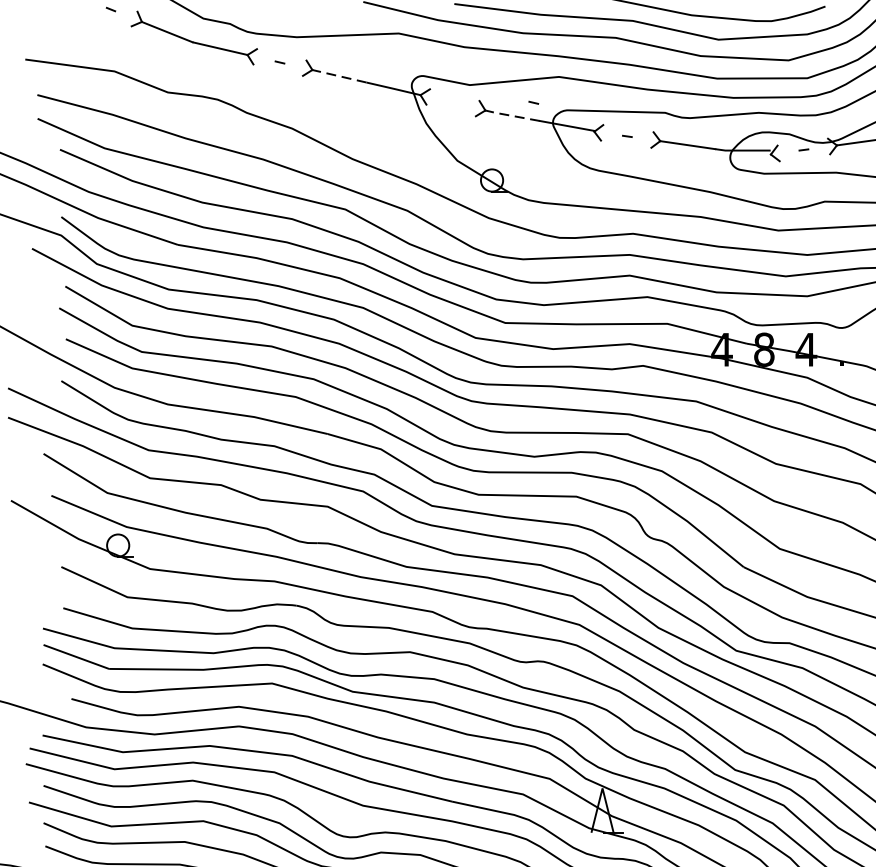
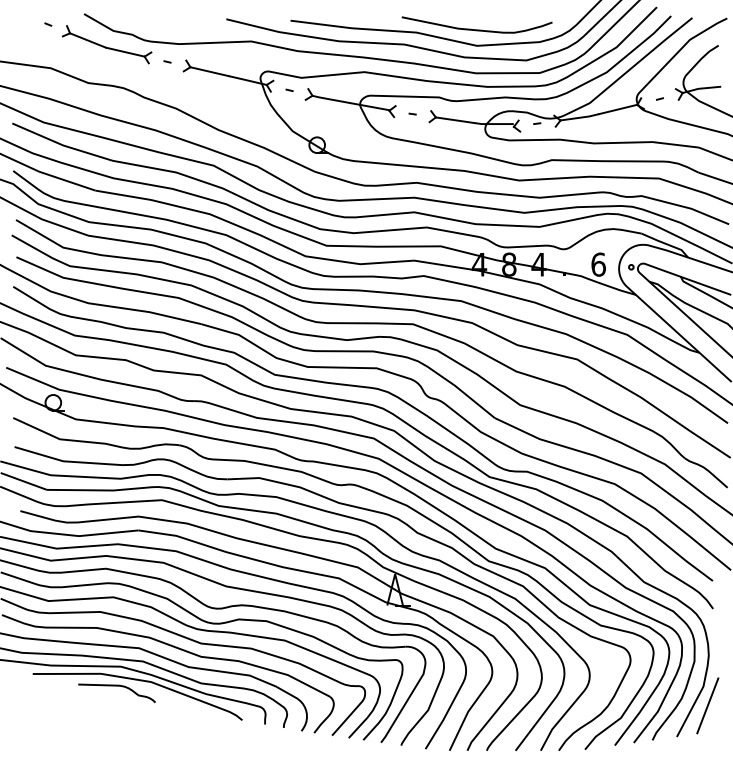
line: (339, 76) -> (209, 71), dashed -> solid
line: (533, 101) -> (289, 89), moved
line: (510, 115) -> (330, 99), dashed -> solid

